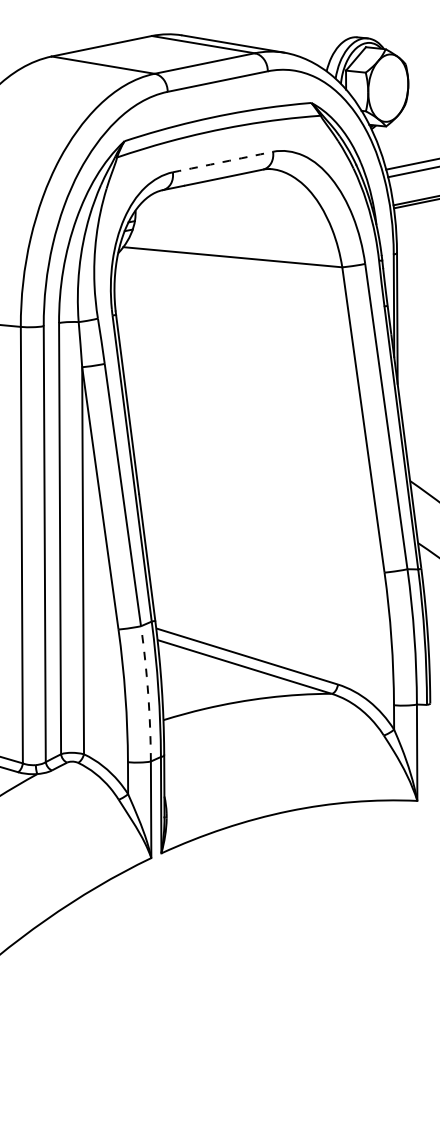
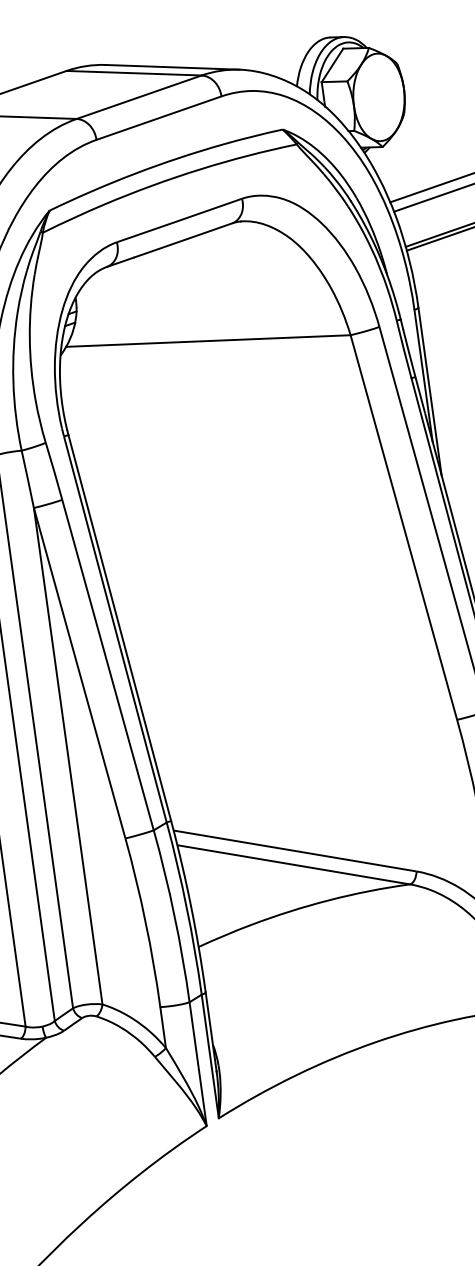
arc: (223, 162) -> (180, 221), dashed -> solid
arc: (148, 693) -> (174, 915), dashed -> solid

